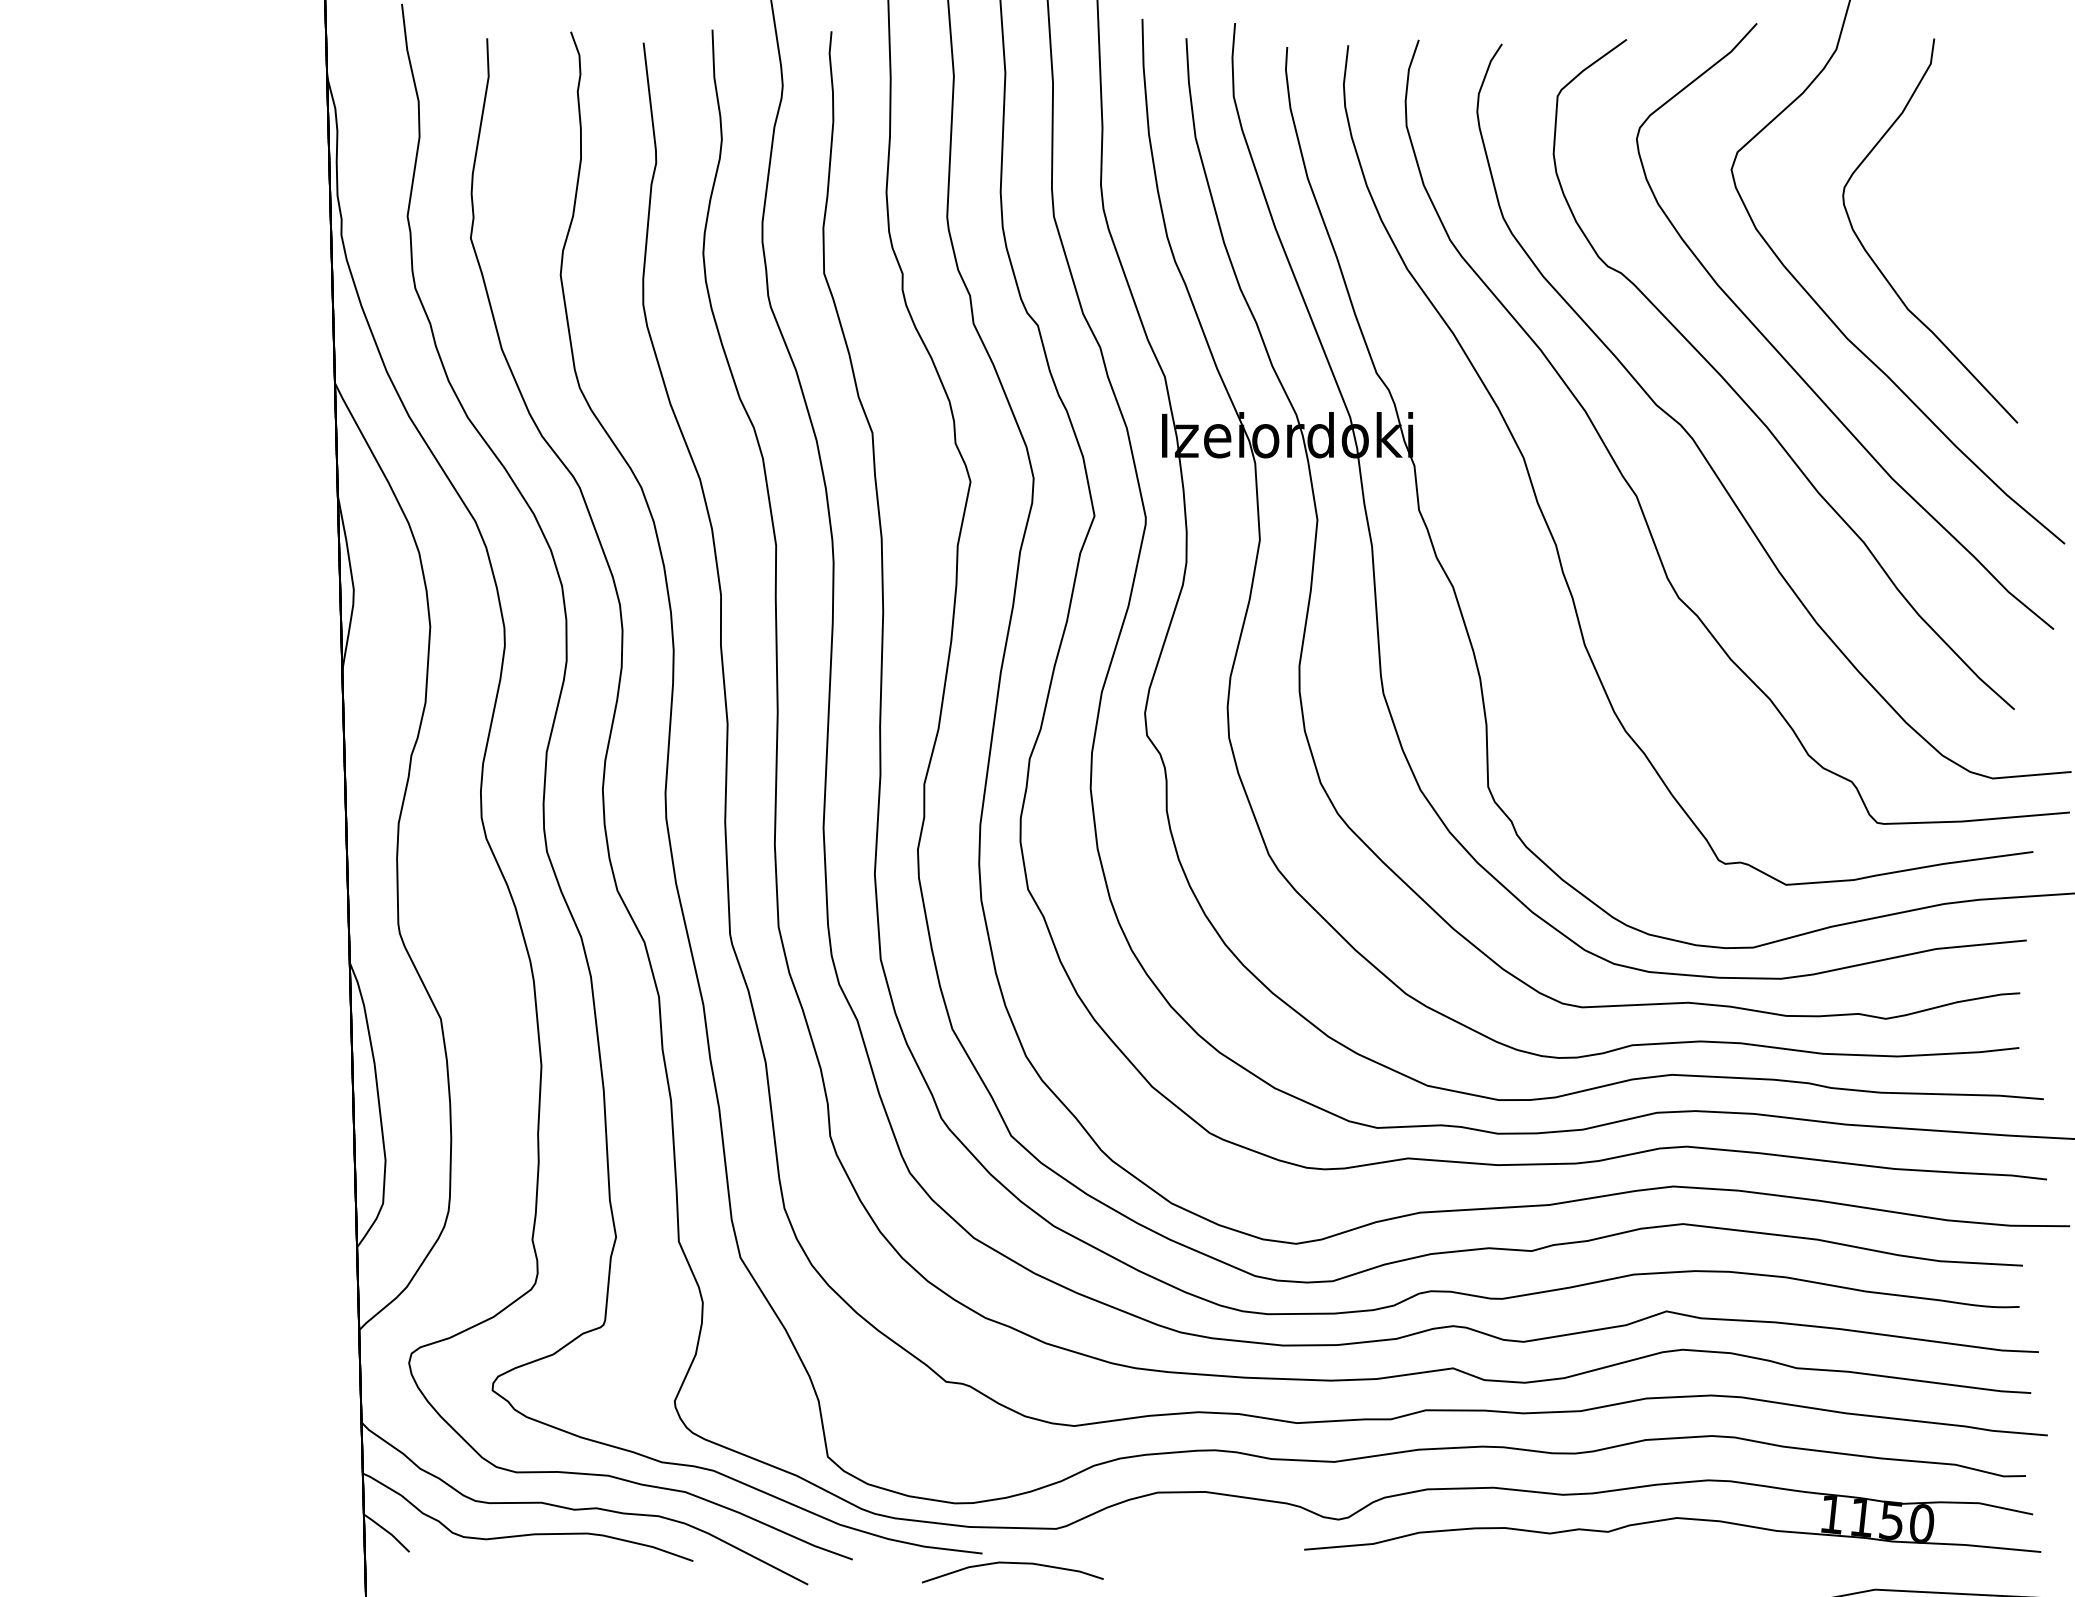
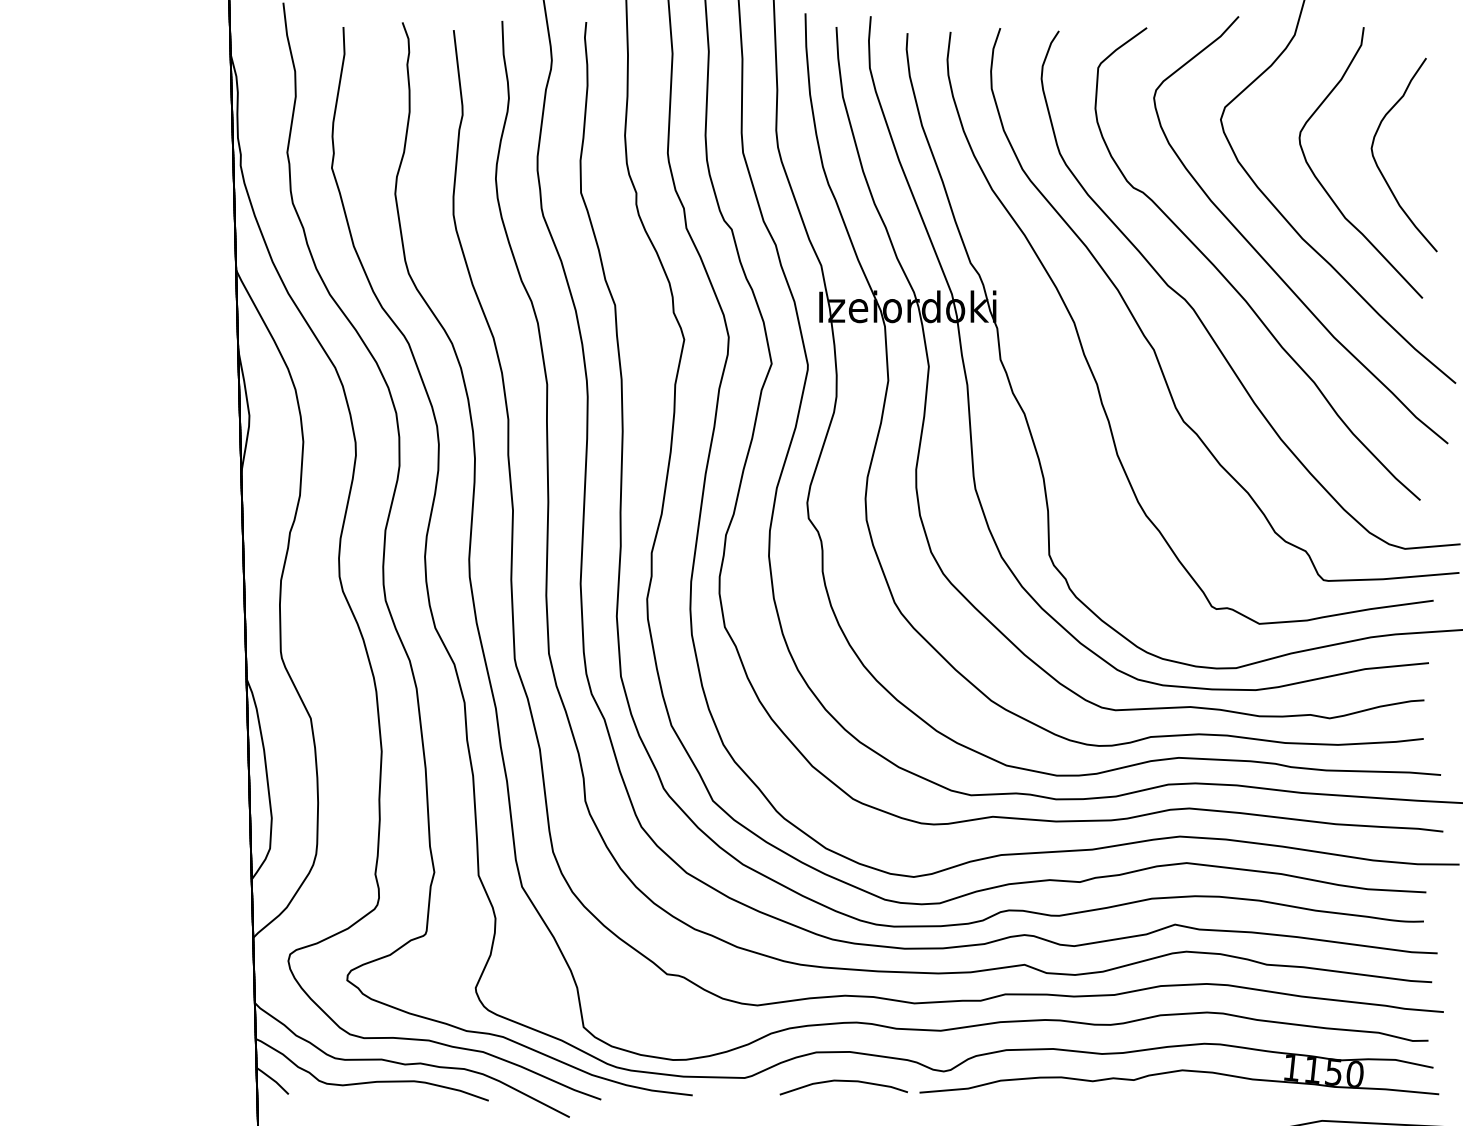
part: (1956, 238) -> (1379, 168), added
curve: (1012, 1563) -> (843, 1081), moved

